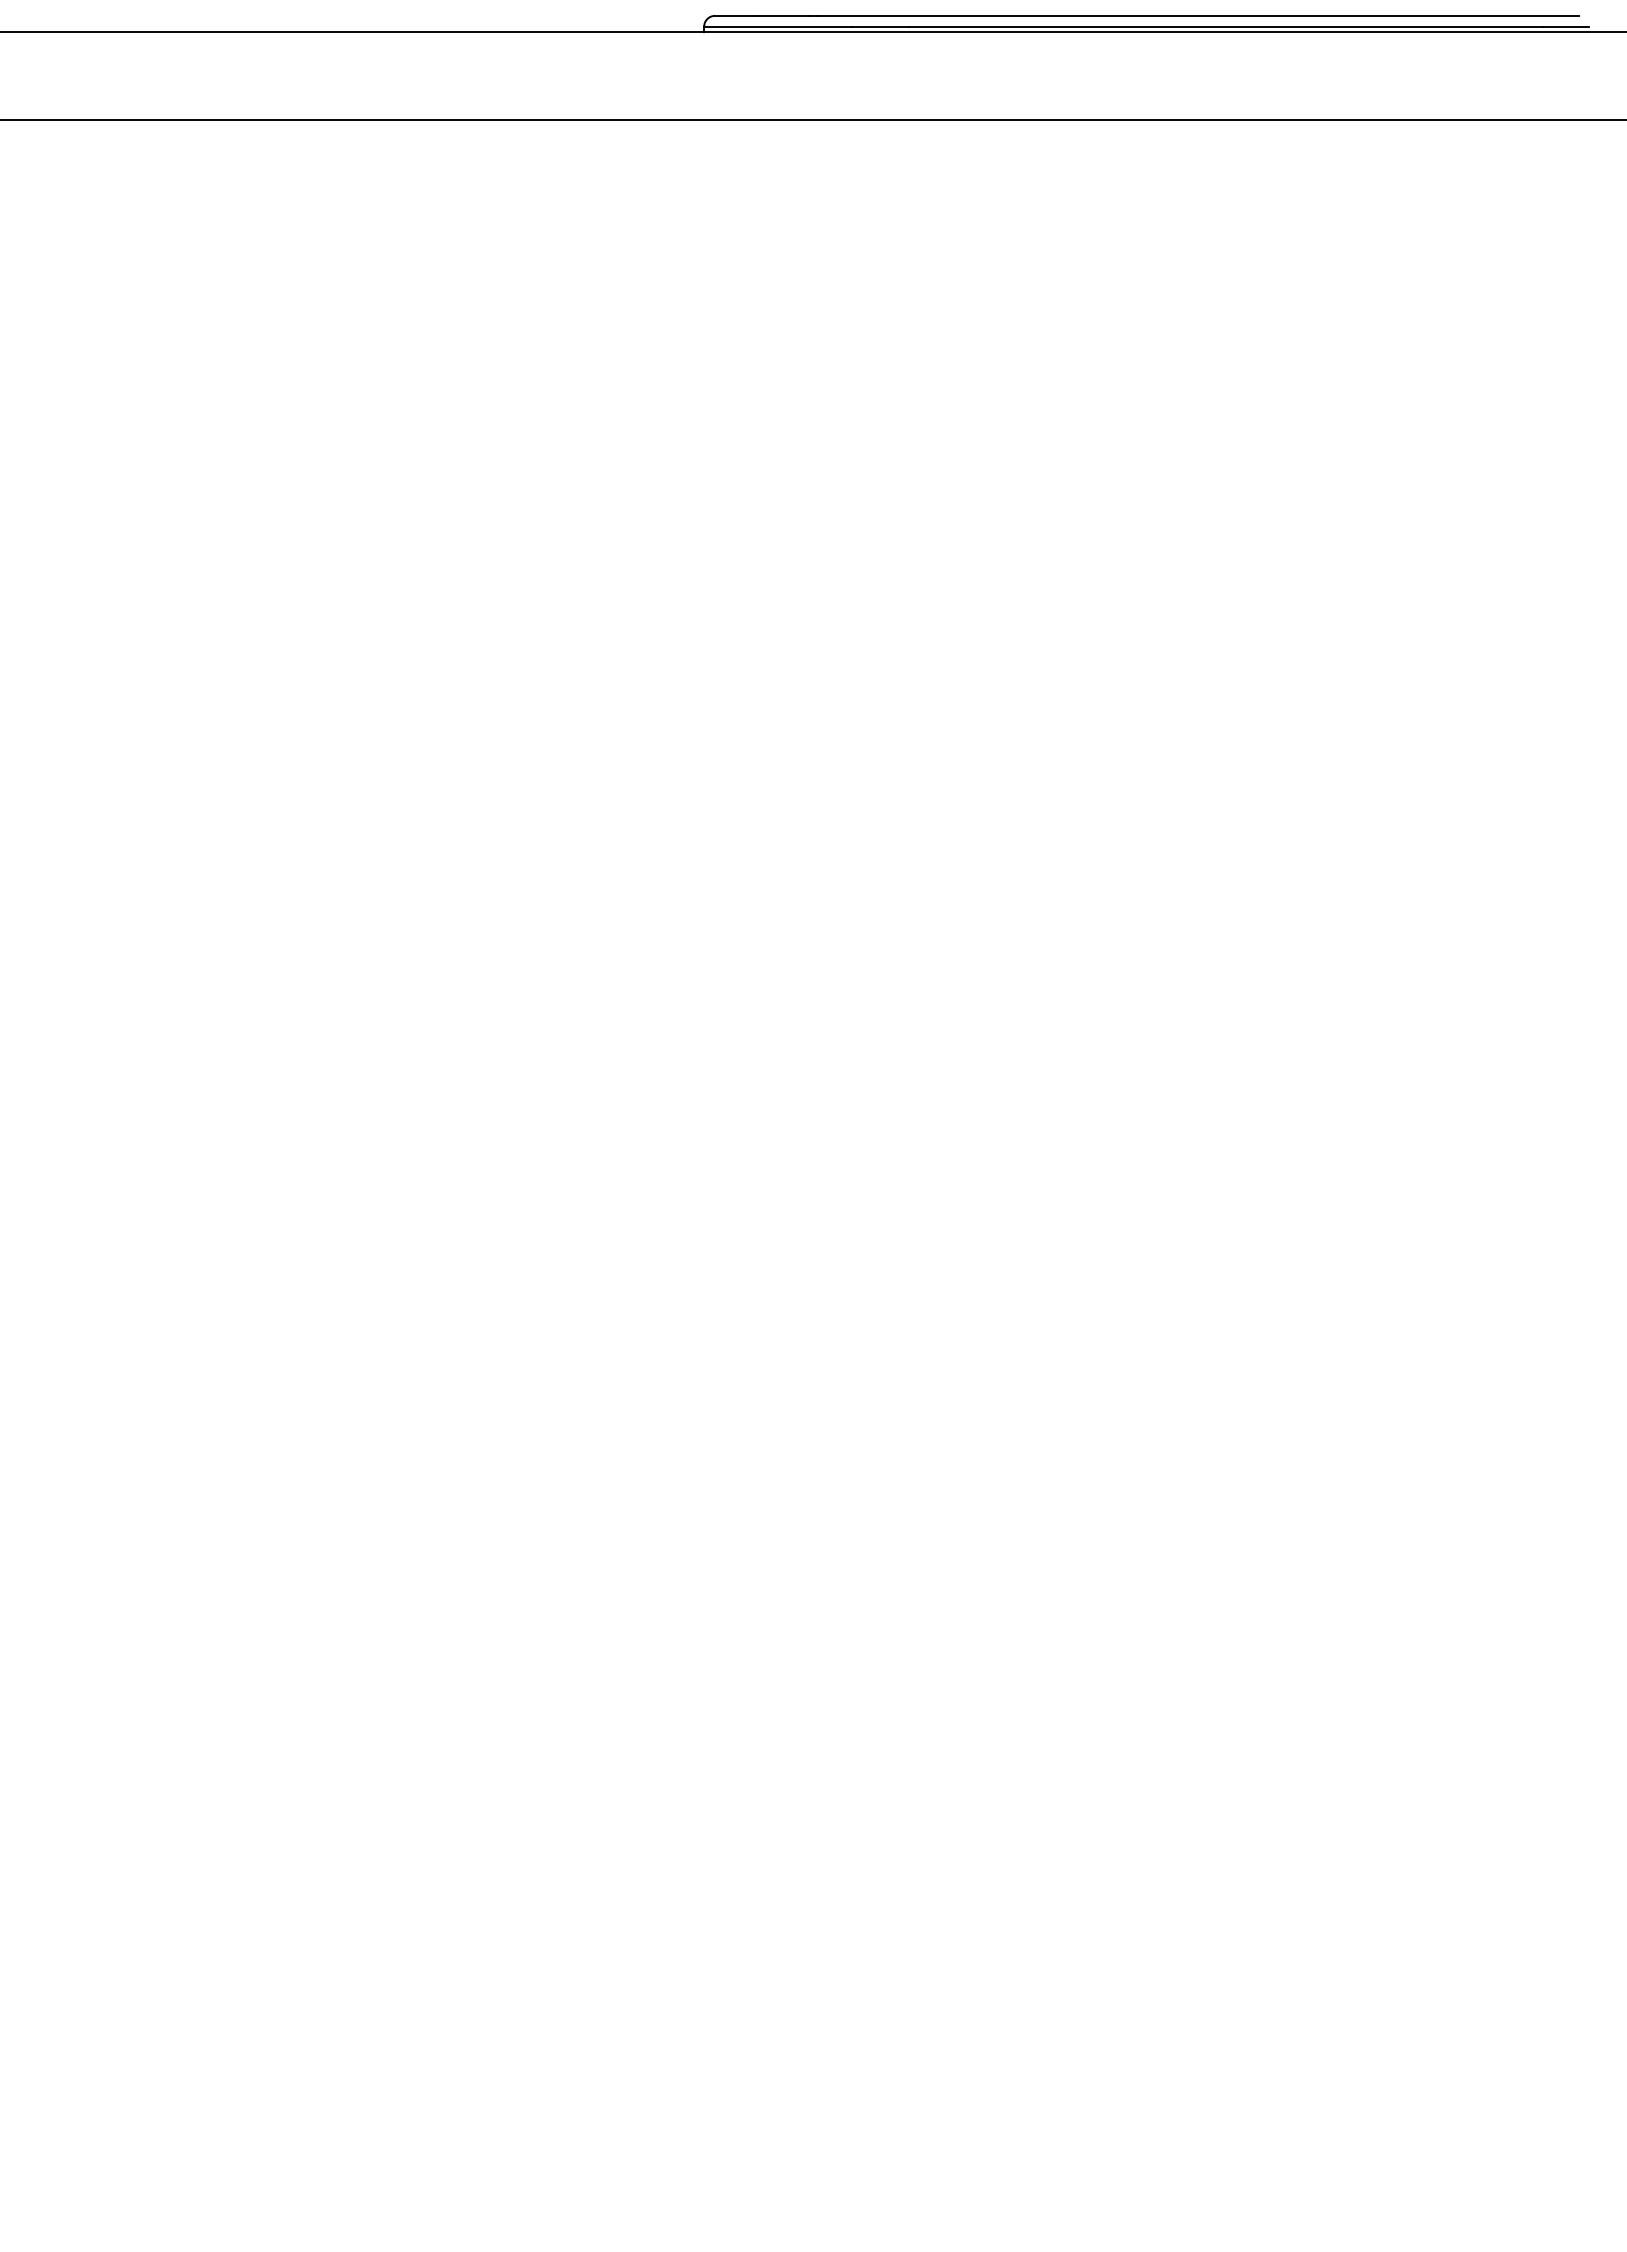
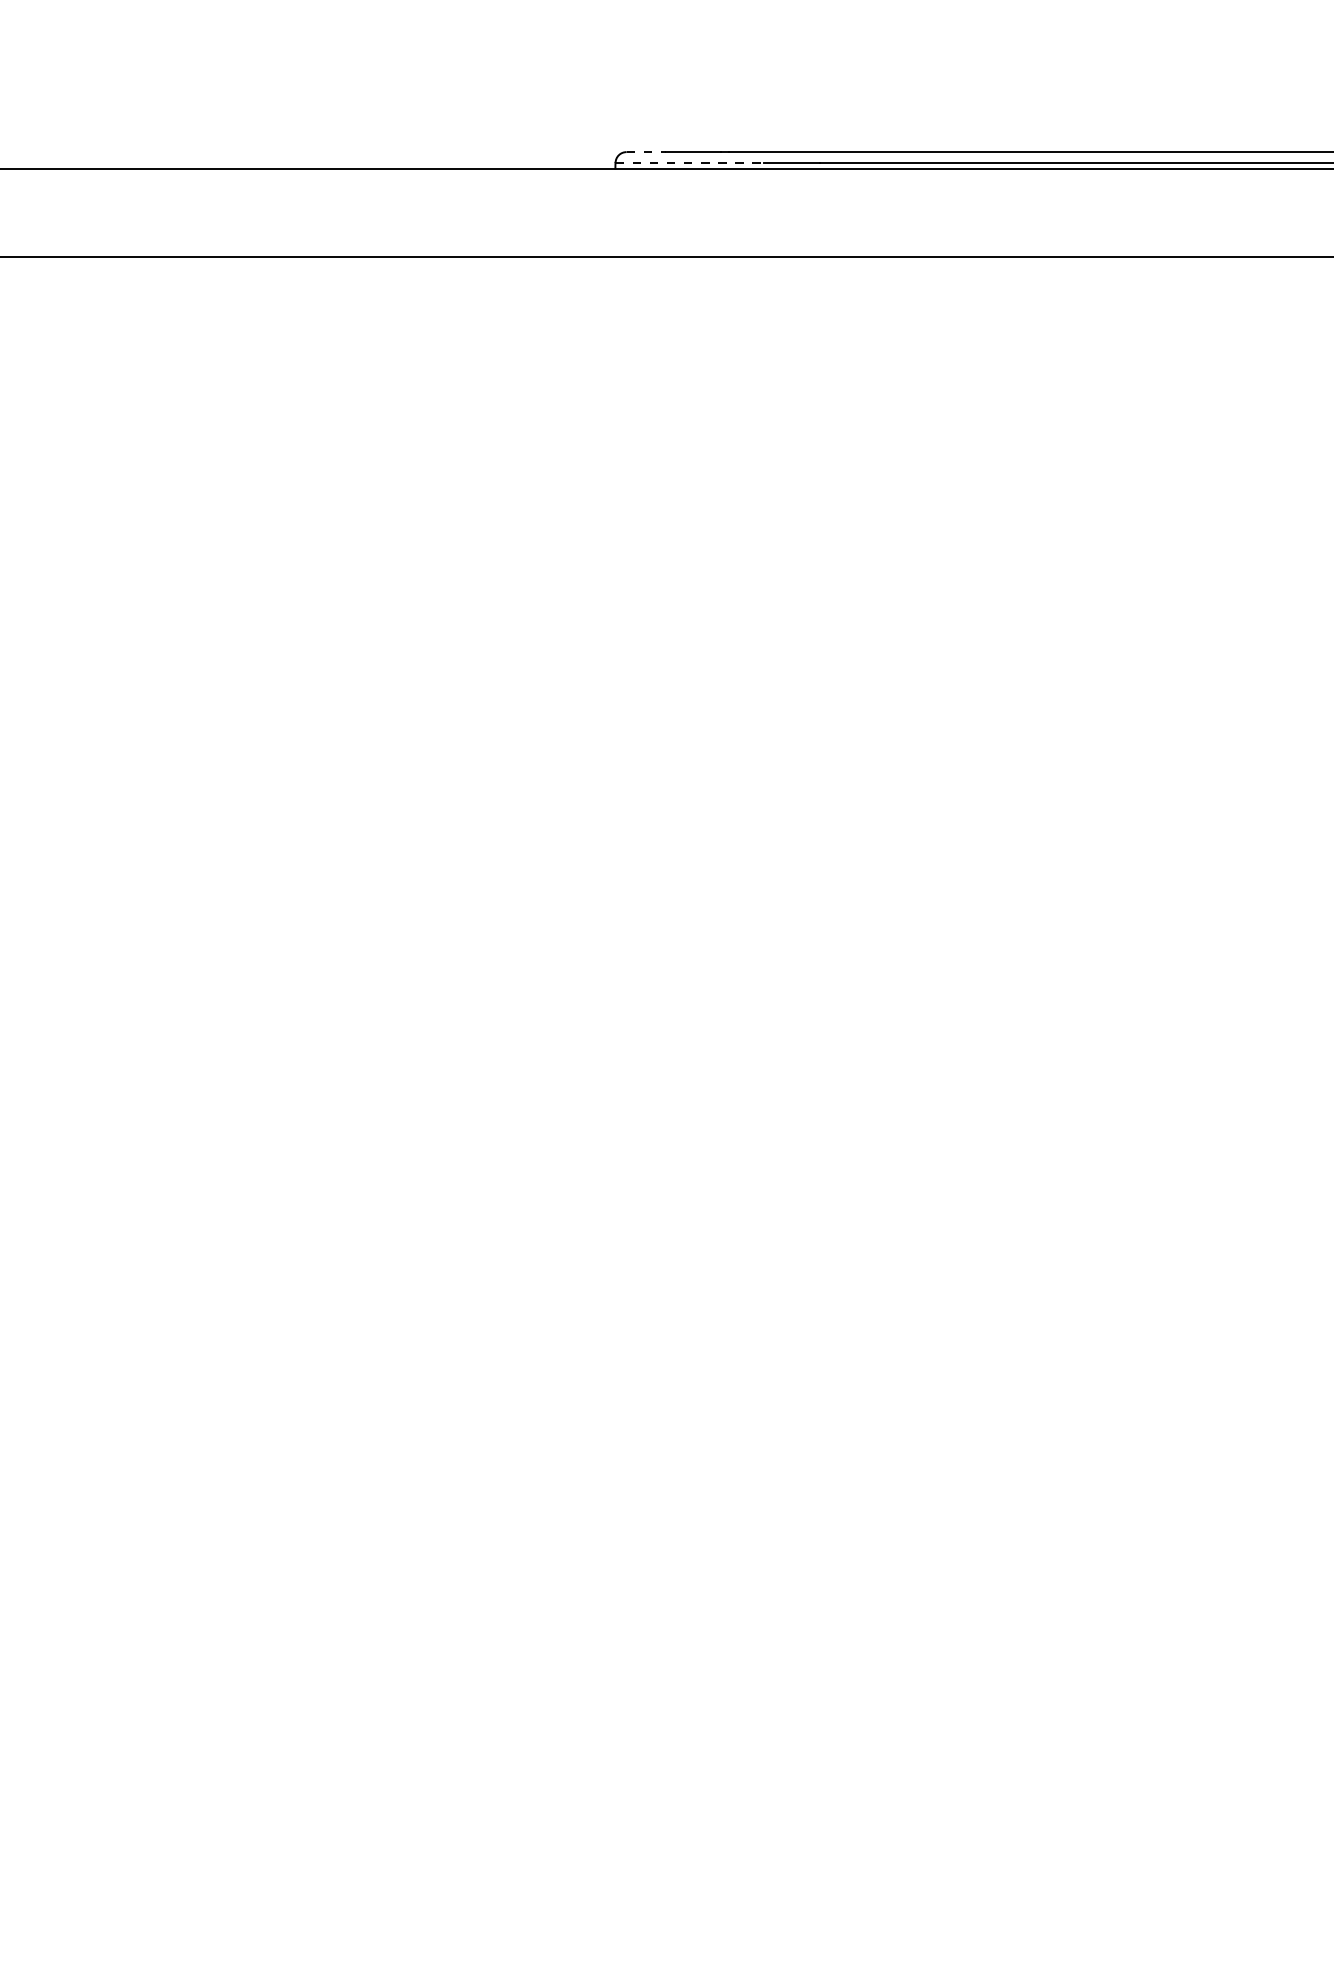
line: (734, 15) -> (645, 151), solid -> dashed
line: (778, 26) -> (689, 162), solid -> dashed

